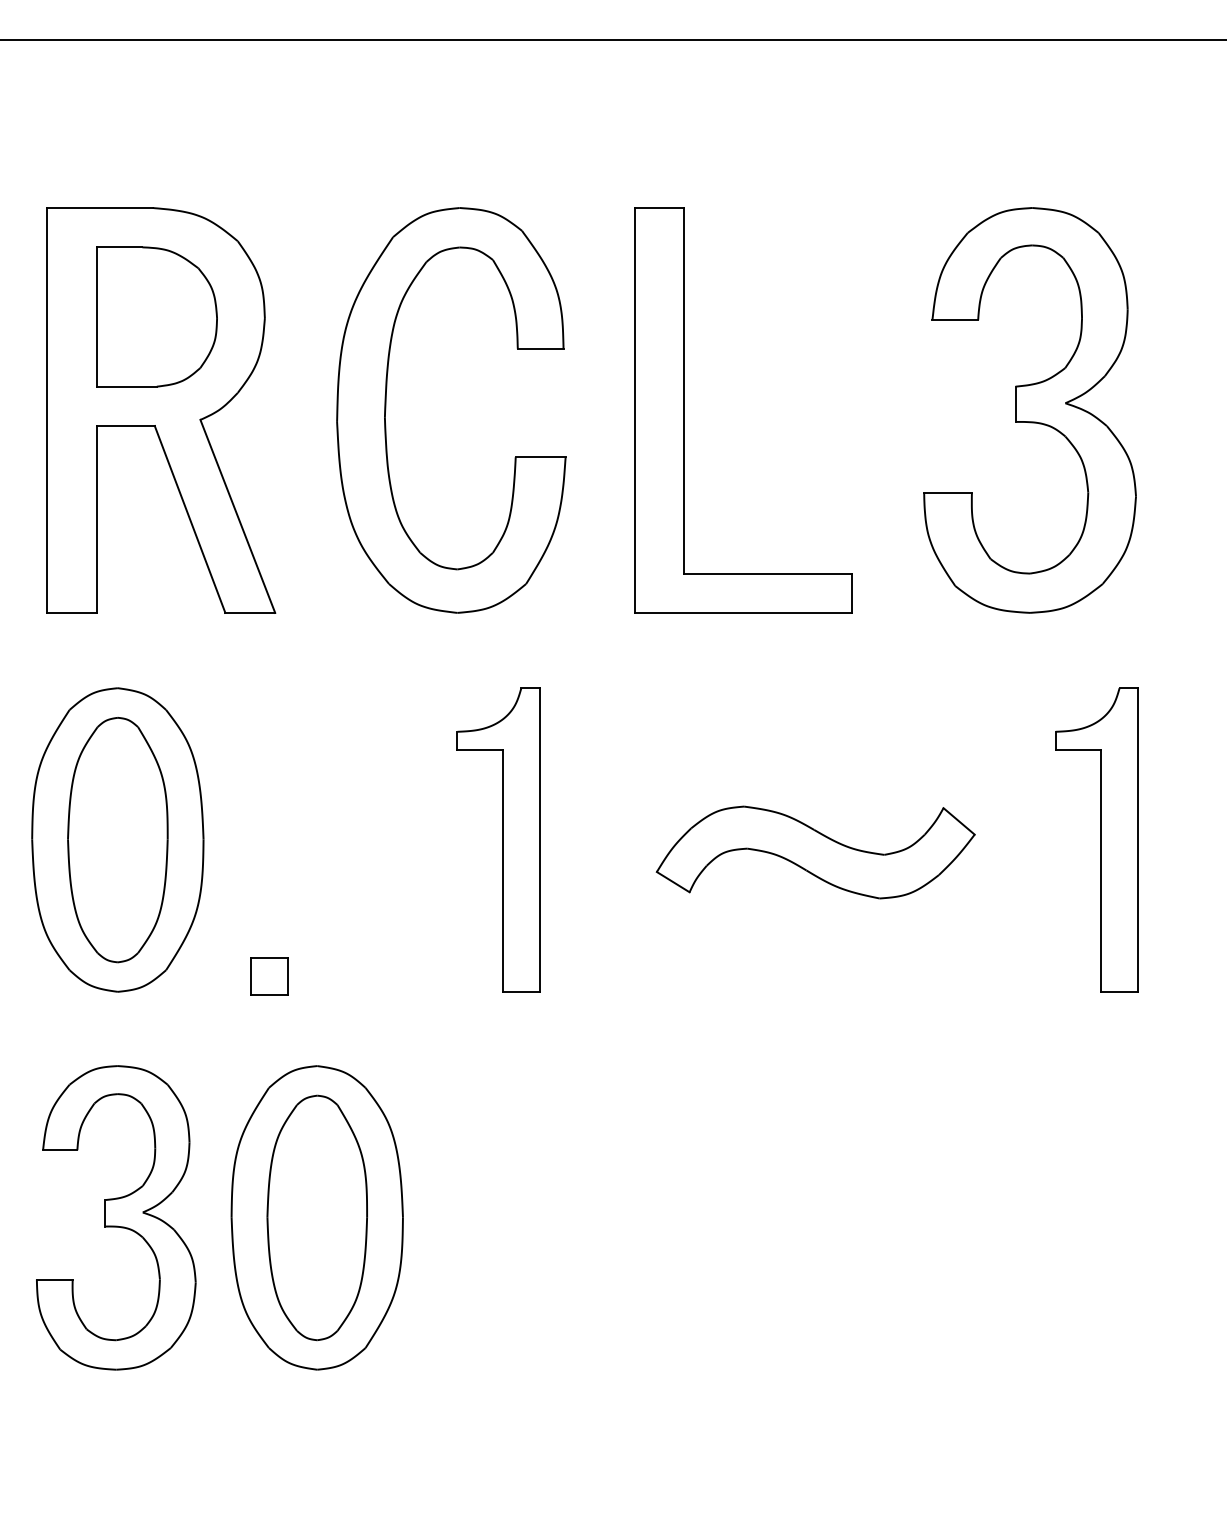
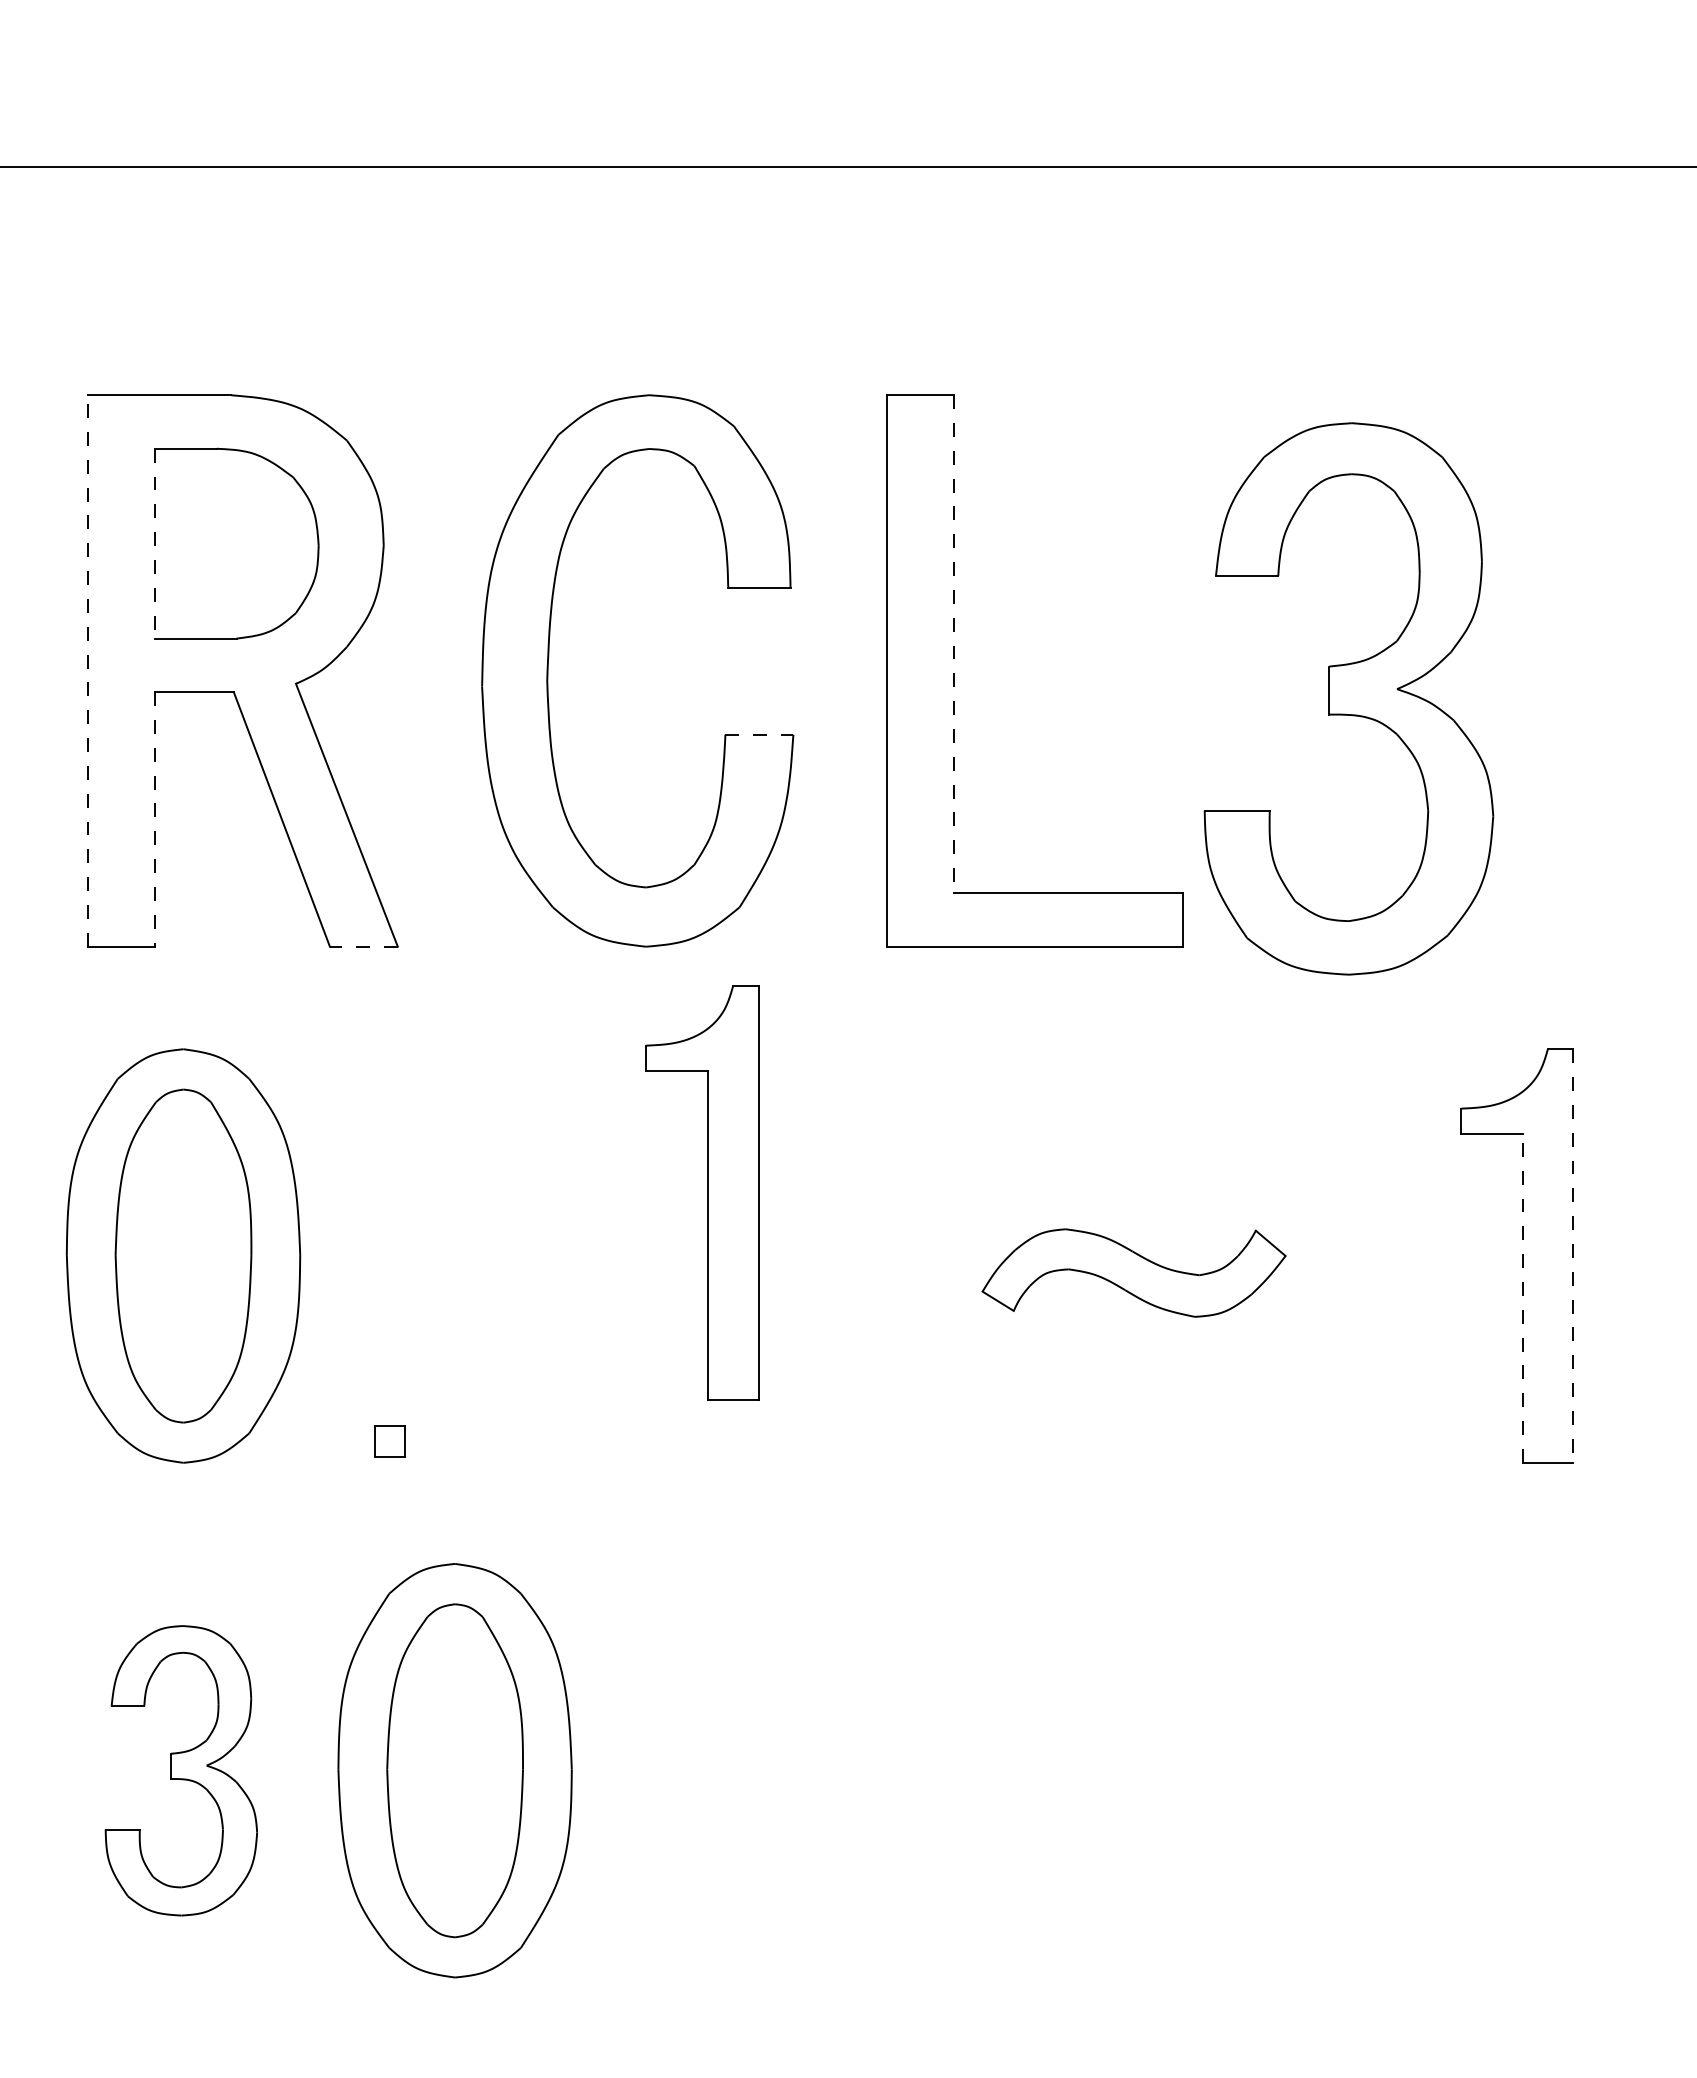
line: (96, 316) -> (154, 543), solid -> dashed
line: (683, 391) -> (954, 644), solid -> dashed
line: (47, 410) -> (87, 670), solid -> dashed
part: (1029, 410) -> (1348, 698), moved
line: (540, 457) -> (759, 734), solid -> dashed
line: (96, 519) -> (154, 819), solid -> dashed
line: (250, 612) -> (363, 946), solid -> dashed
part: (498, 839) -> (702, 1192), moved
line: (1138, 840) -> (1573, 1256), solid -> dashed
part: (815, 852) -> (1133, 1272), size x0.7
line: (1101, 871) -> (1523, 1298), solid -> dashed
part: (269, 976) -> (389, 1441), size x0.6
part: (116, 1217) -> (181, 1770), size x0.7

